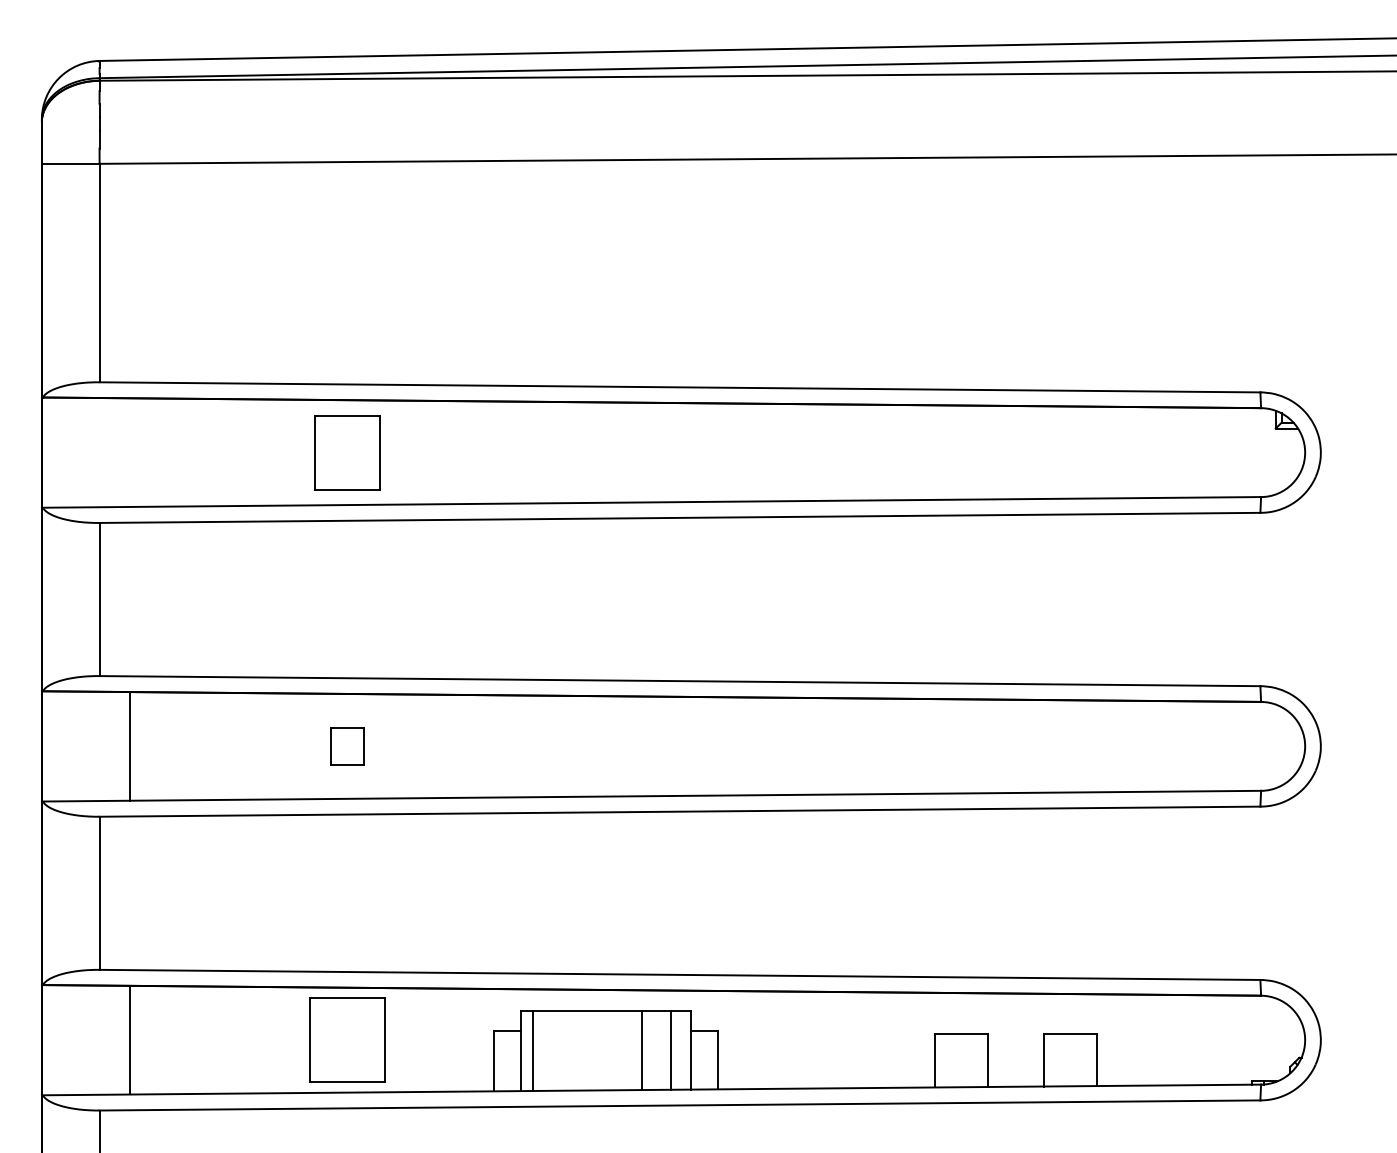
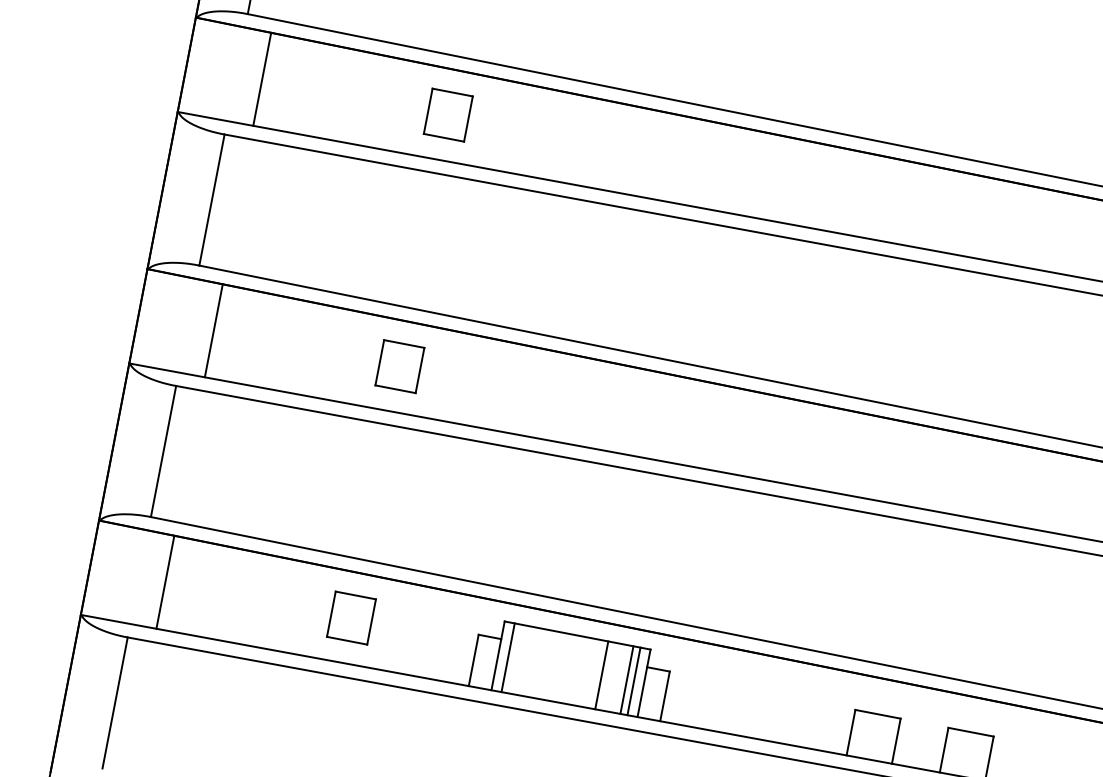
line: (130, 452) -> (262, 79), added
part: (347, 452) -> (448, 115), size x0.71
part: (347, 746) -> (399, 366), size x1.43
part: (347, 1040) -> (351, 618), size x0.62
line: (679, 1049) -> (634, 680), added

